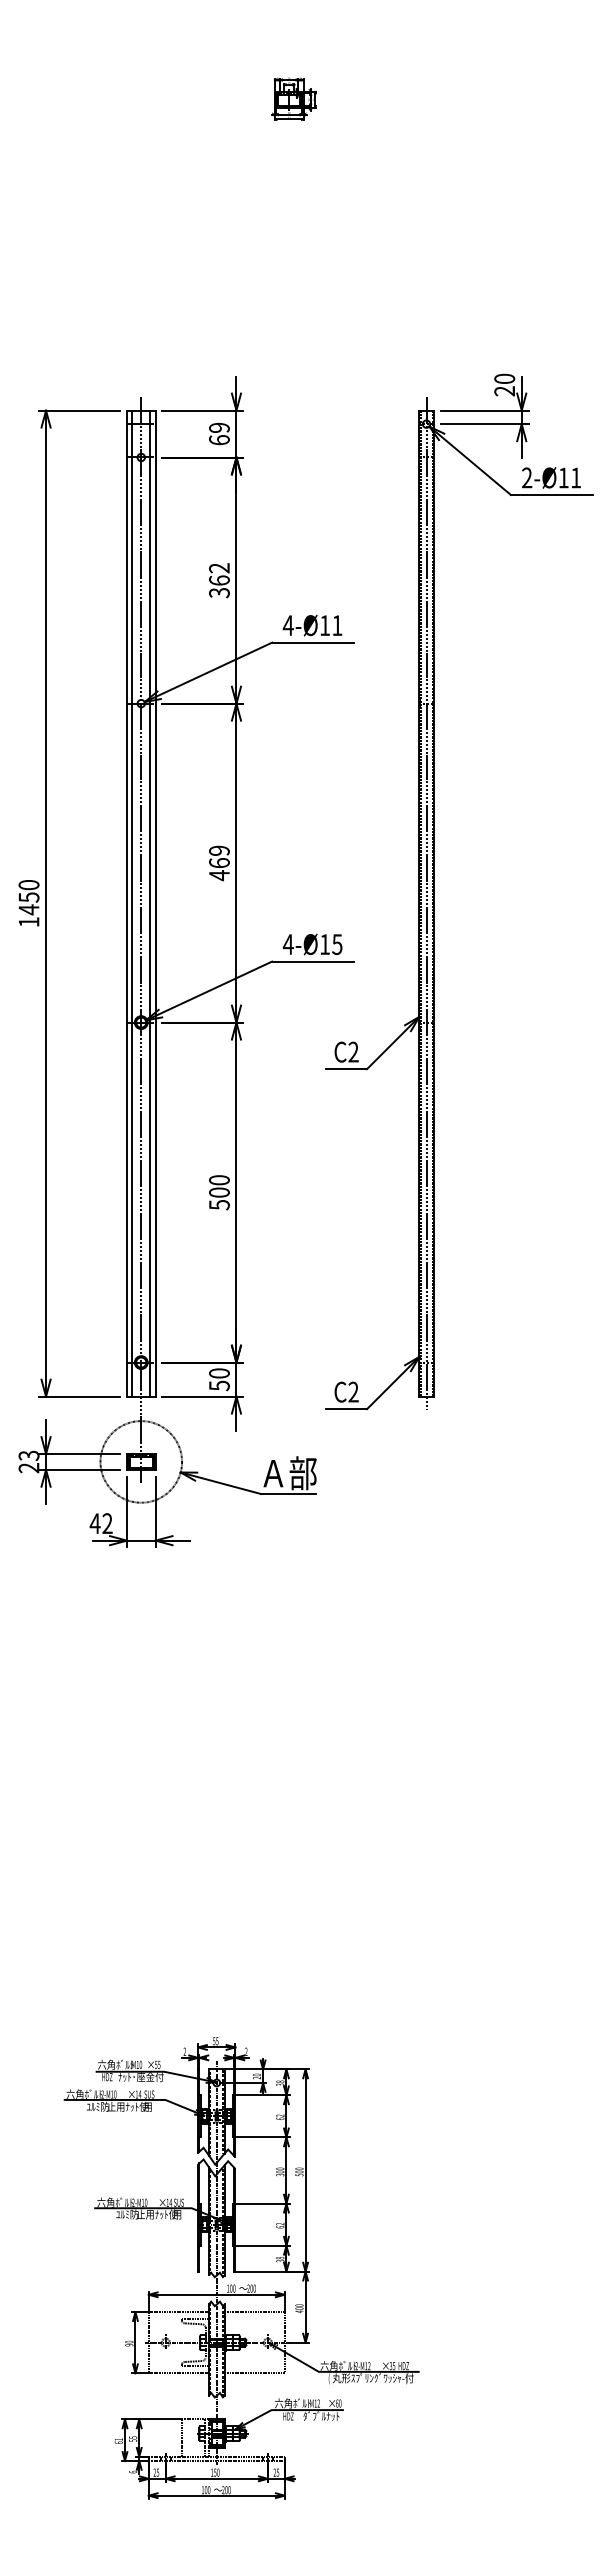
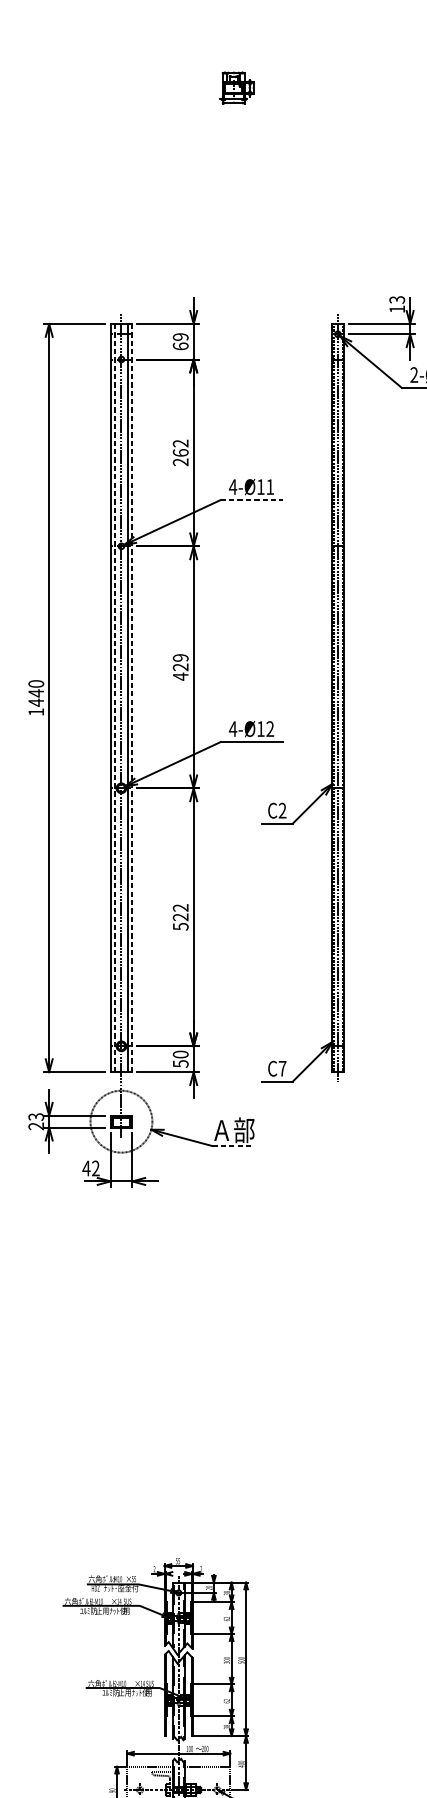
text: (504, 384) -> (397, 304), 20 -> 13
text: (219, 592) -> (180, 461), 362 -> 262
line: (312, 642) -> (251, 499), solid -> dashed
text: (219, 863) -> (180, 667), 469 -> 429
text: (28, 897) -> (35, 693), 1450 -> 1440
line: (132, 904) -> (114, 698), solid -> dashed
line: (155, 904) -> (132, 698), solid -> dashed
text: (337, 944) -> (270, 729), 4-Ø15 -> 4-Ø12
text: (219, 1186) -> (180, 912), 500 -> 522
text: (353, 1391) -> (282, 1068), C2 -> C7
line: (288, 1494) -> (233, 1146), solid -> dashed

